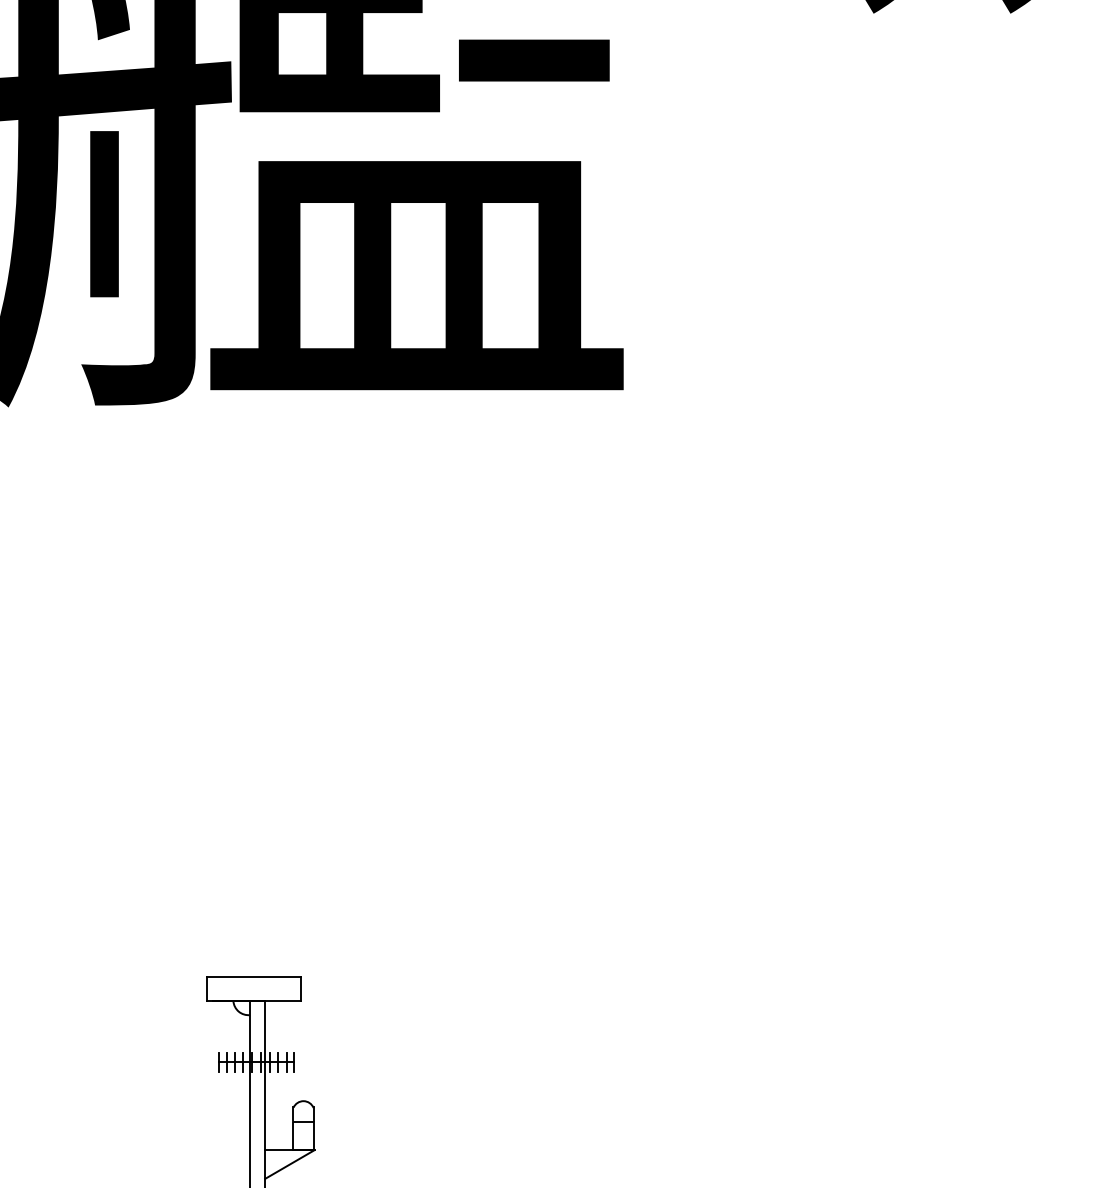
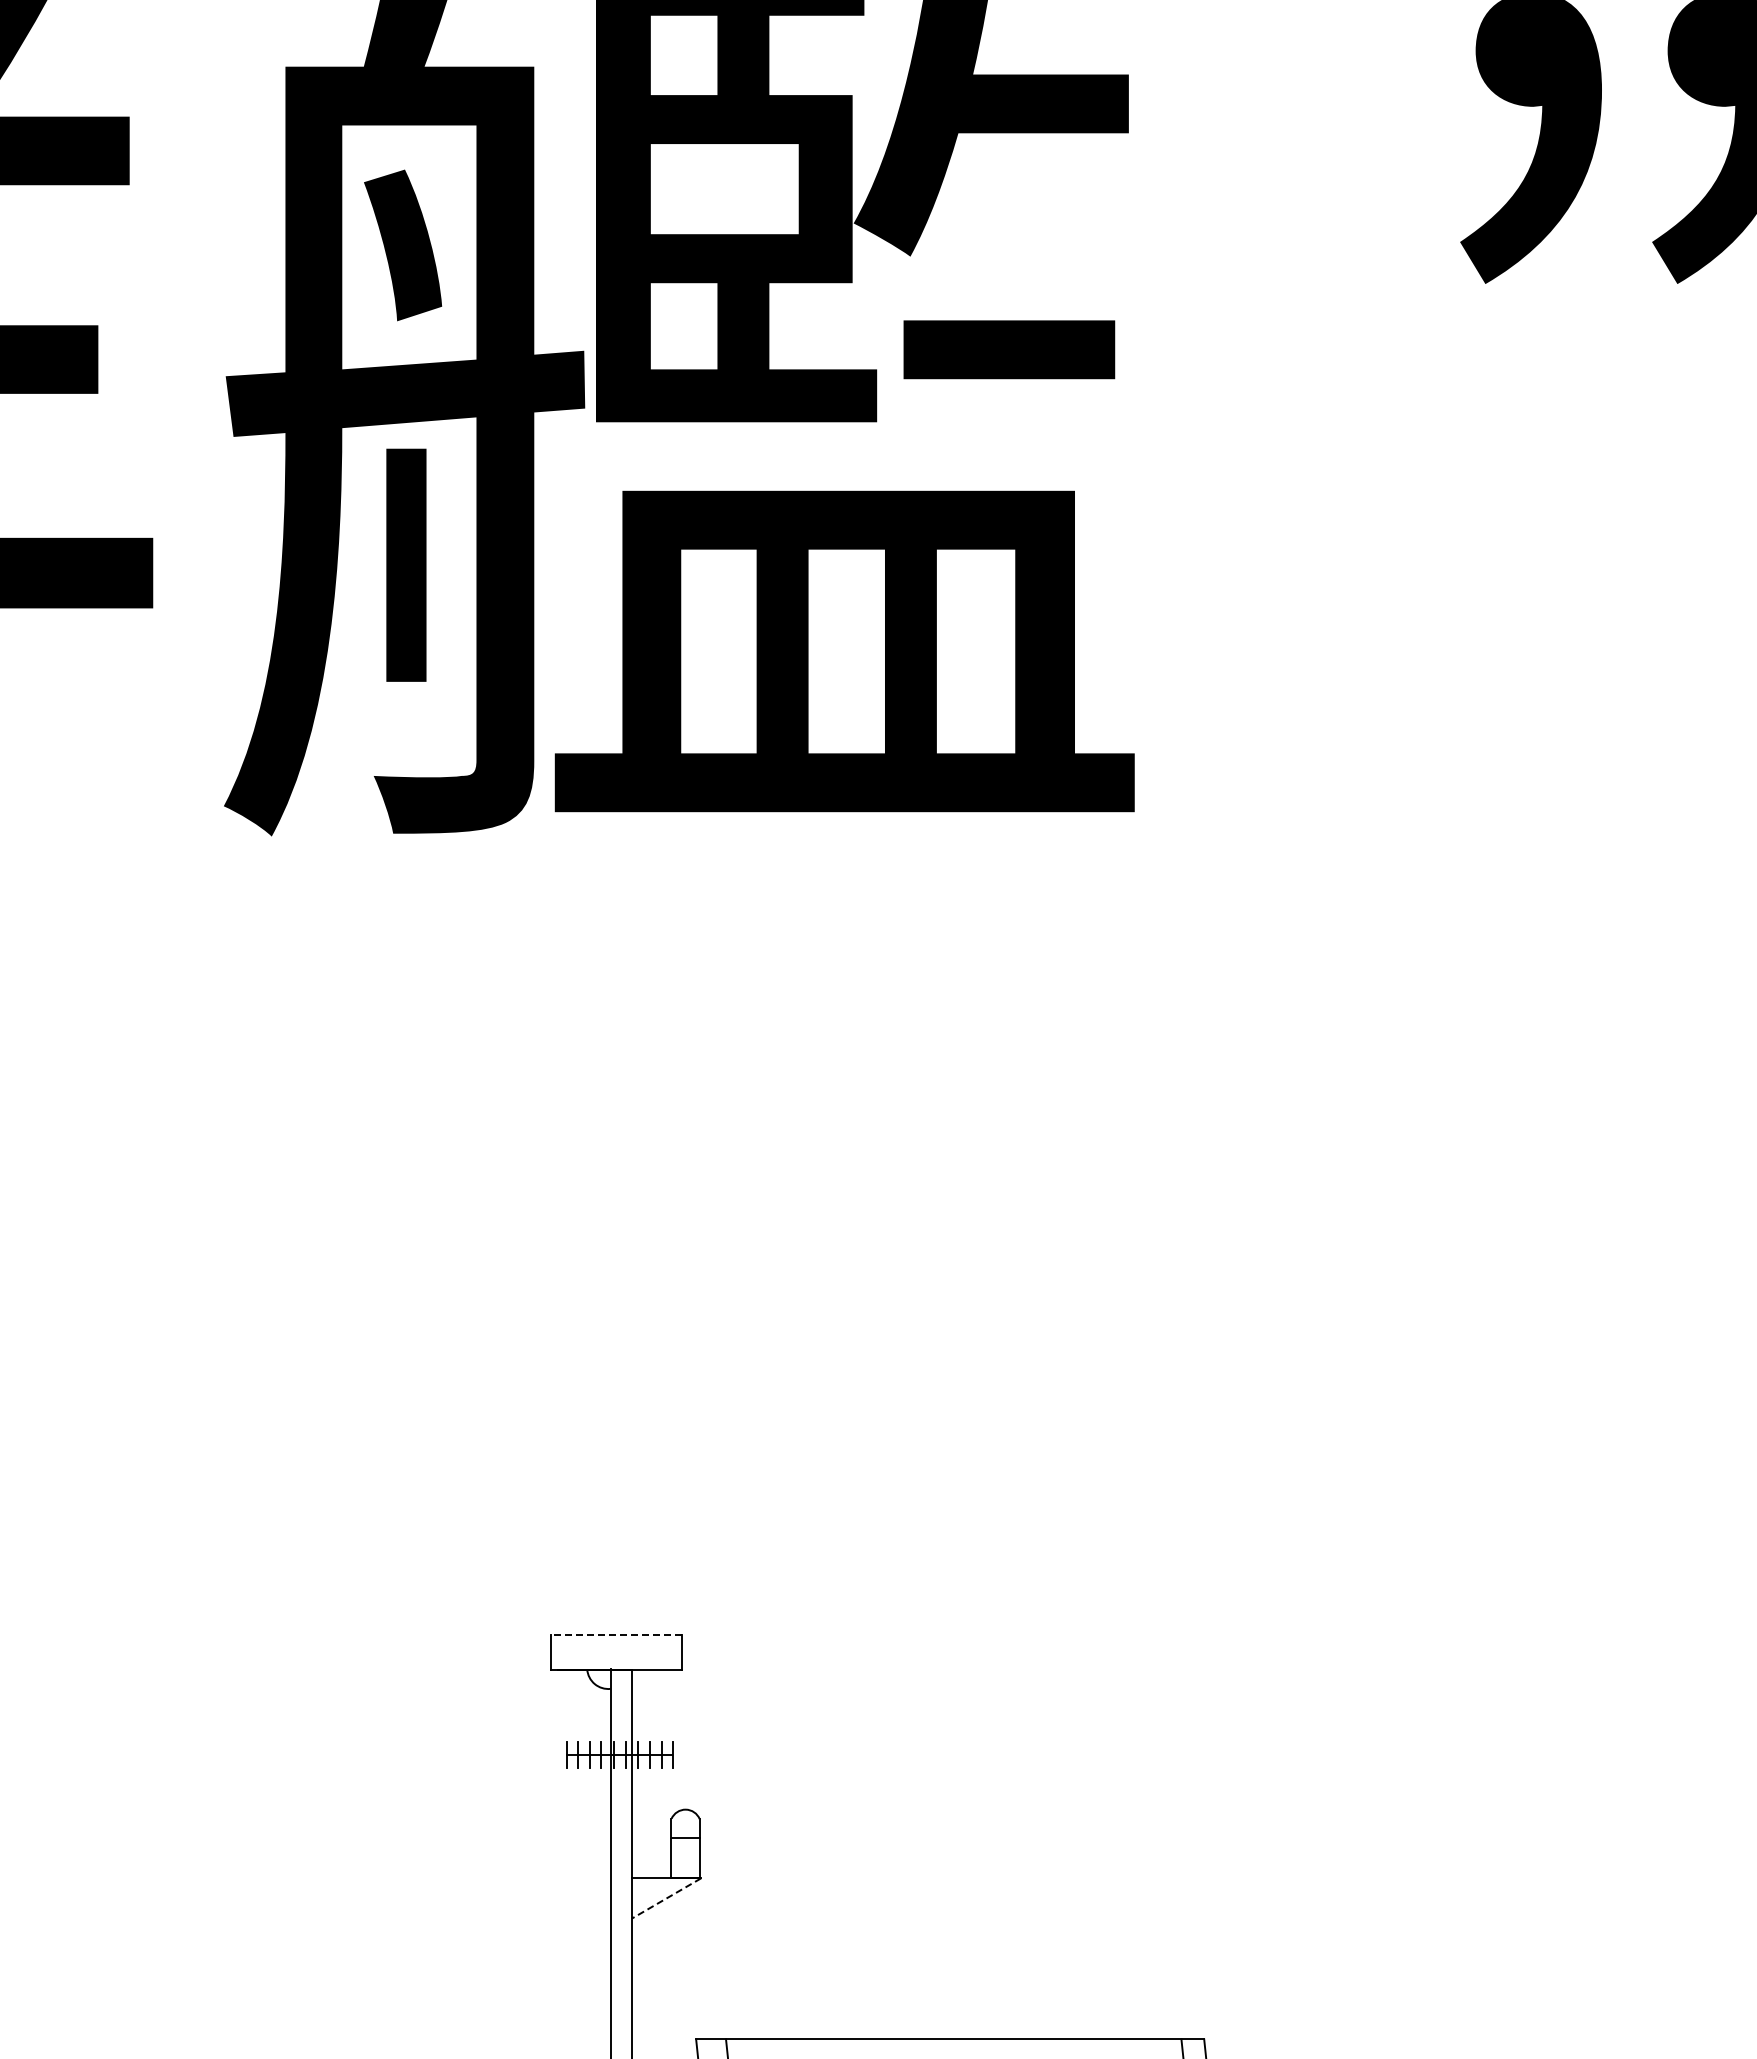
line: (253, 977) -> (615, 1635), solid -> dashed
line: (289, 1164) -> (666, 1898), solid -> dashed

